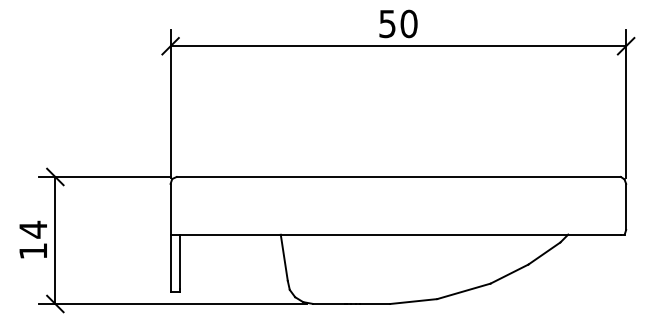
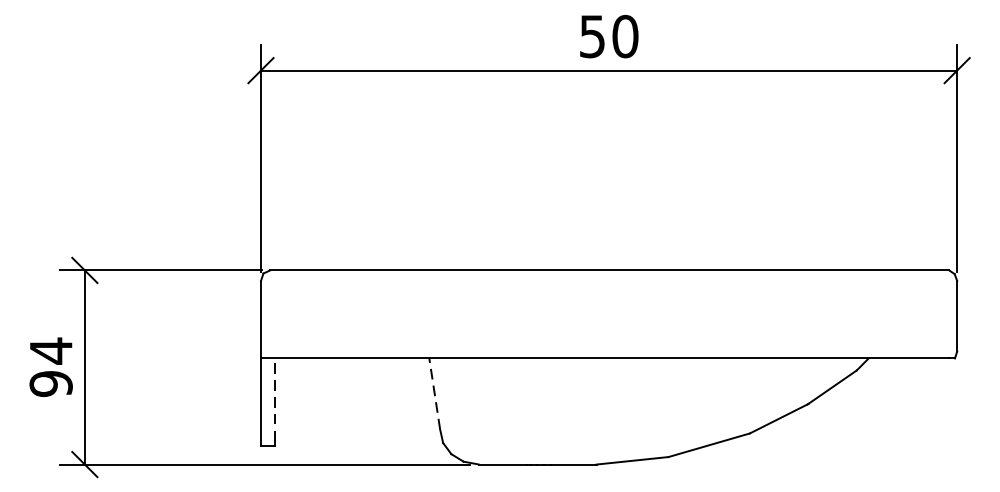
text: (33, 250) -> (51, 382), 14 -> 94
line: (284, 257) -> (435, 393), solid -> dashed
line: (179, 261) -> (274, 399), solid -> dashed

